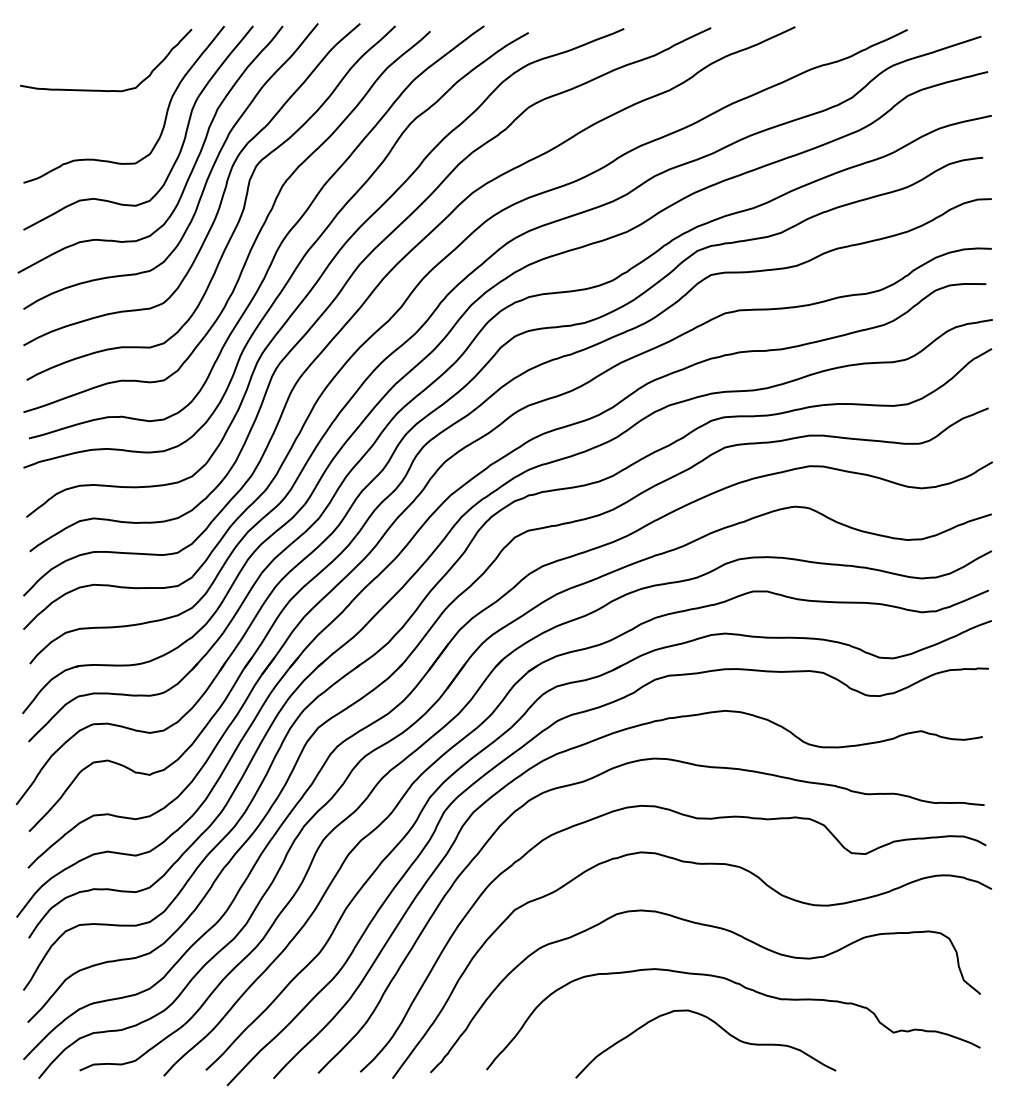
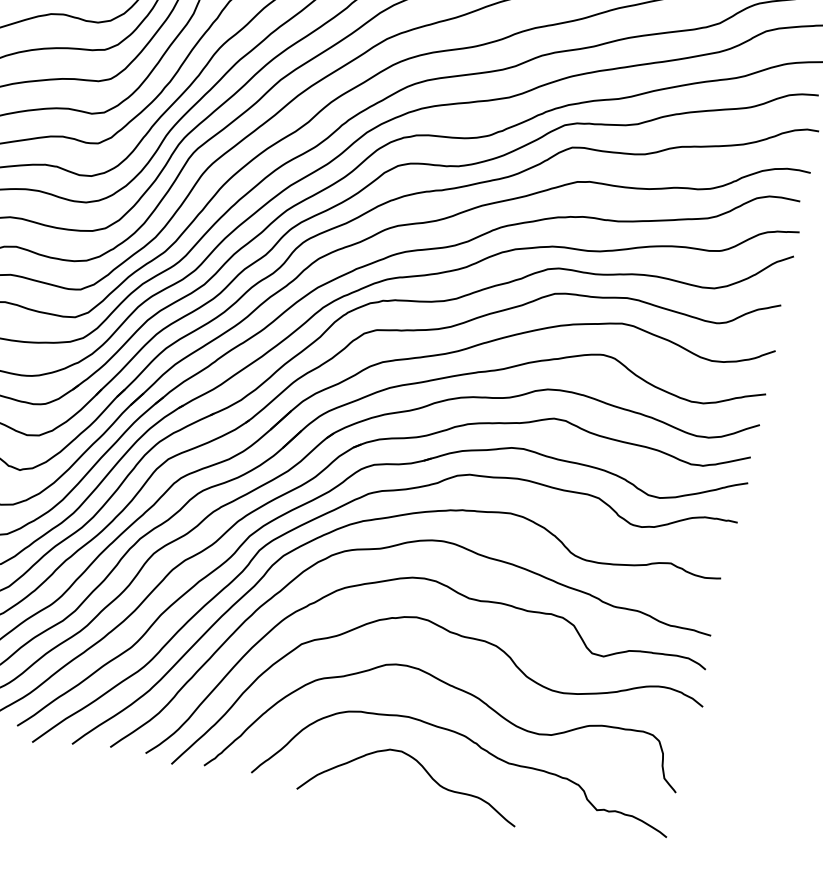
curve: (720, 1028) -> (425, 772), moved

